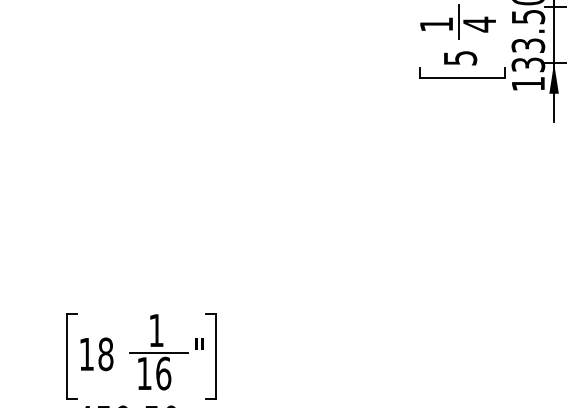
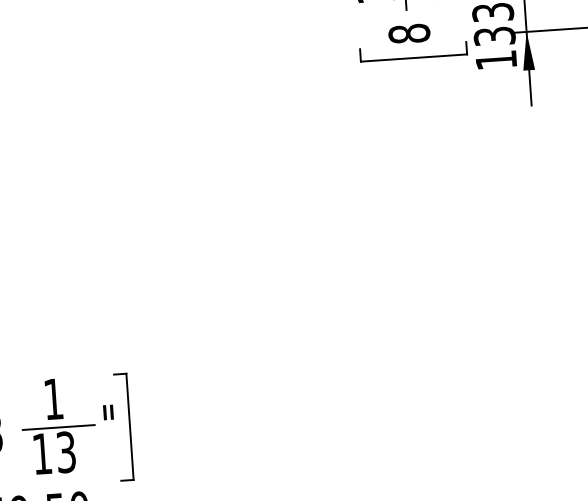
text: (460, 57) -> (409, 33), 5 -> 8
text: (163, 373) -> (66, 452), 16 -> 13

